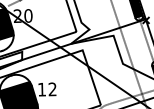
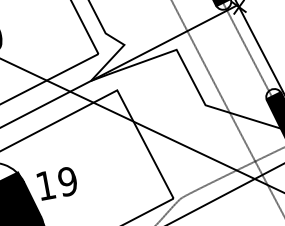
text: (52, 89) -> (67, 181), 12 -> 19

